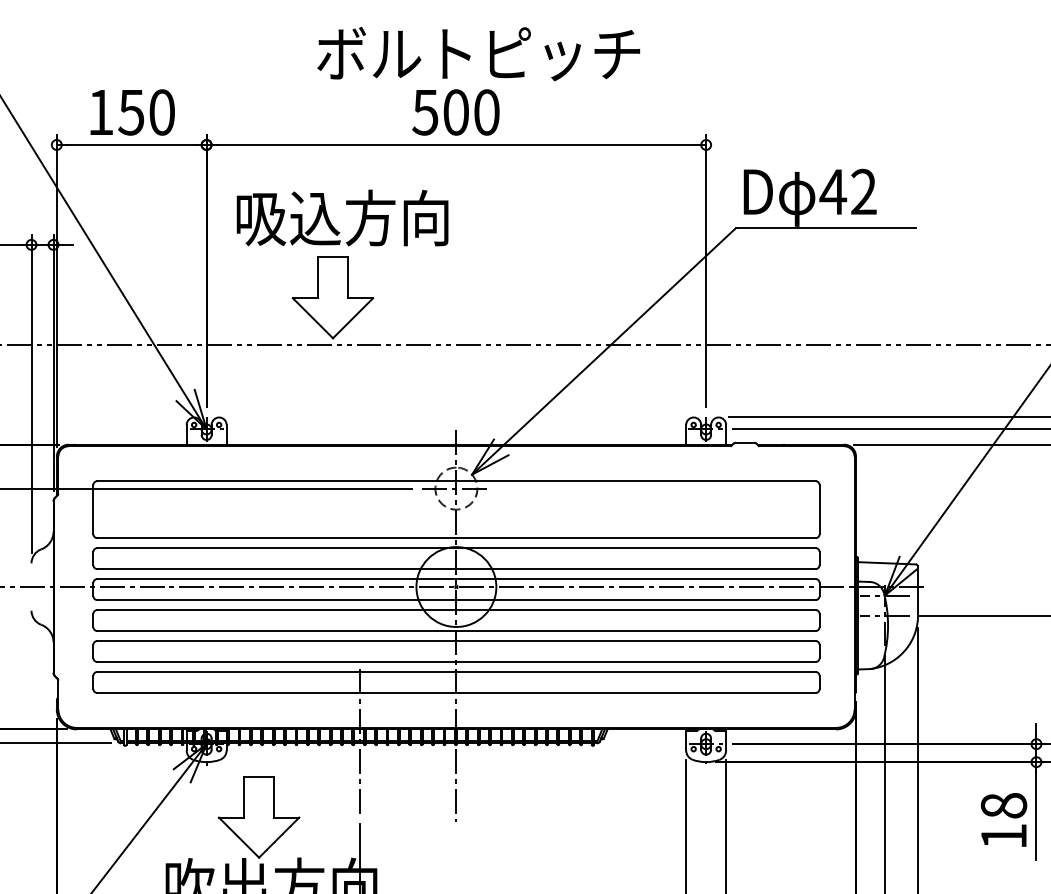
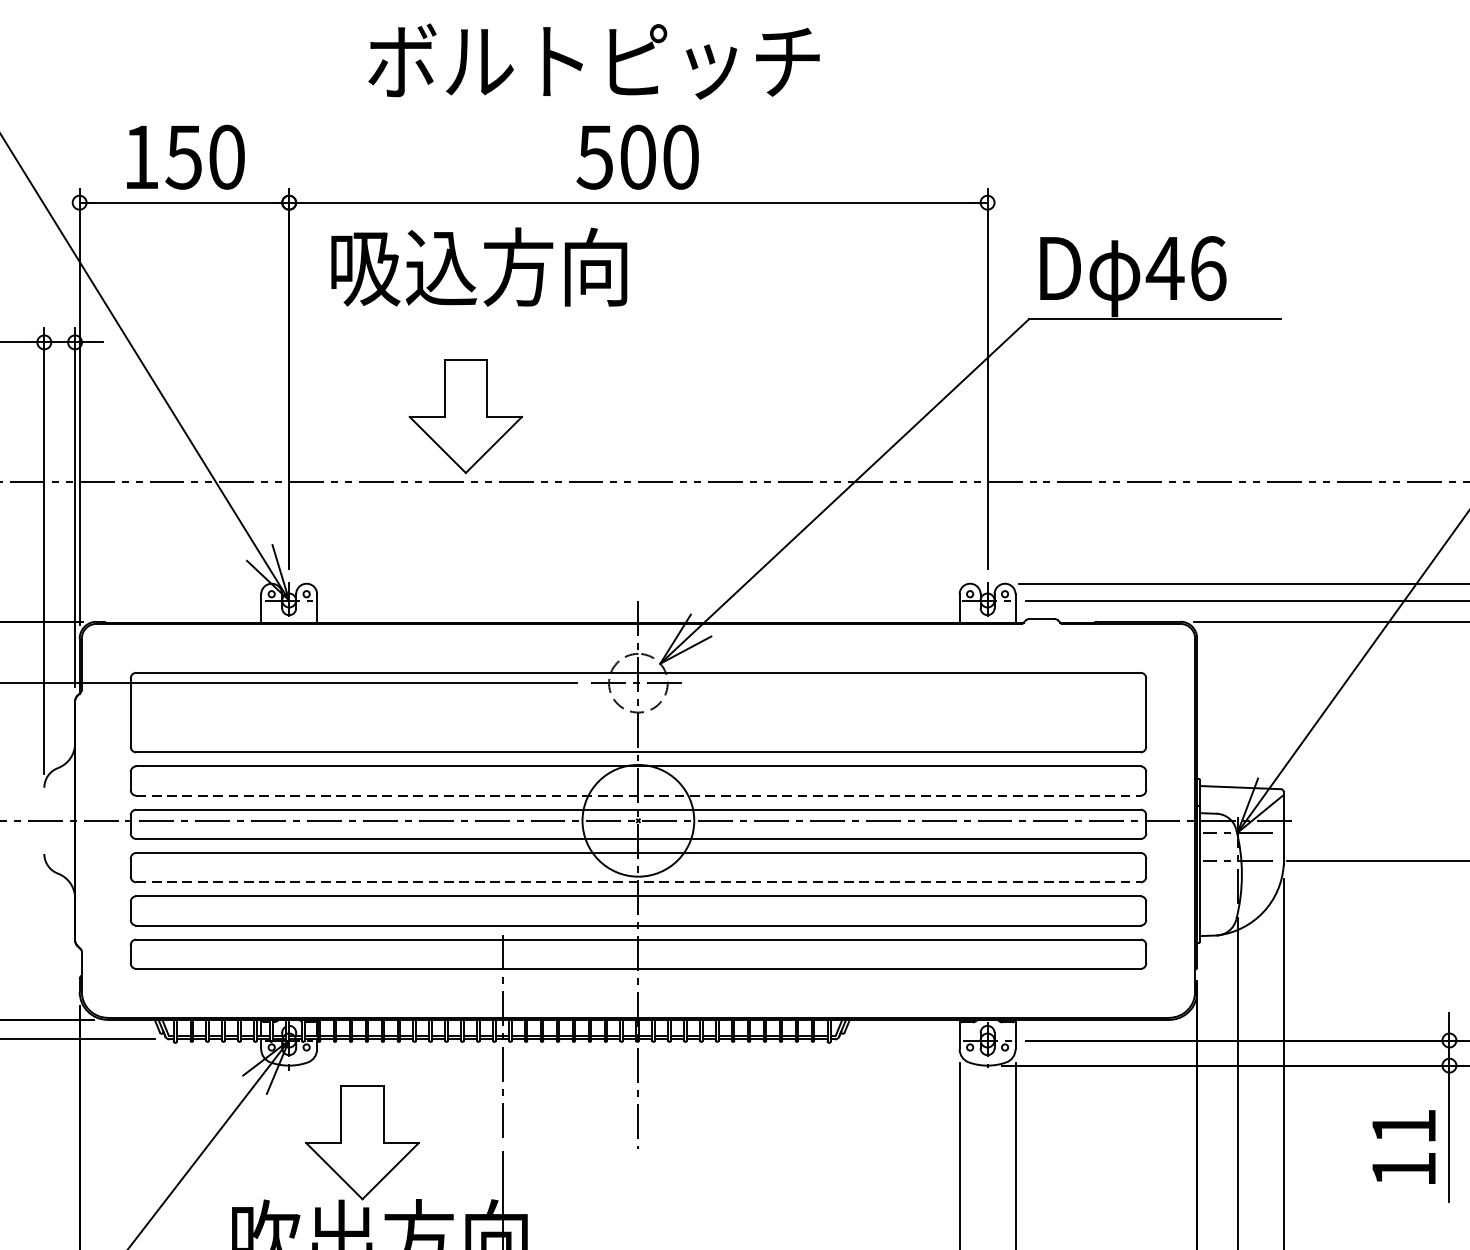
text: (478, 53) -> (593, 60), moved
text: (863, 191) -> (1207, 267), 42 -> 46
text: (342, 217) -> (479, 266), moved
line: (456, 569) -> (638, 796), solid -> dashed
line: (456, 631) -> (638, 882), solid -> dashed
text: (1003, 805) -> (1403, 1126), 18 -> 11

